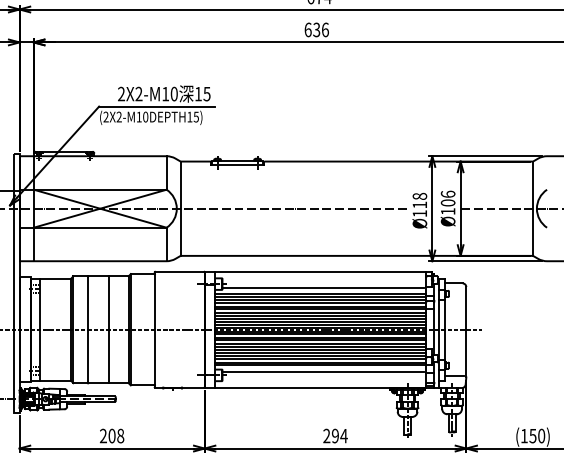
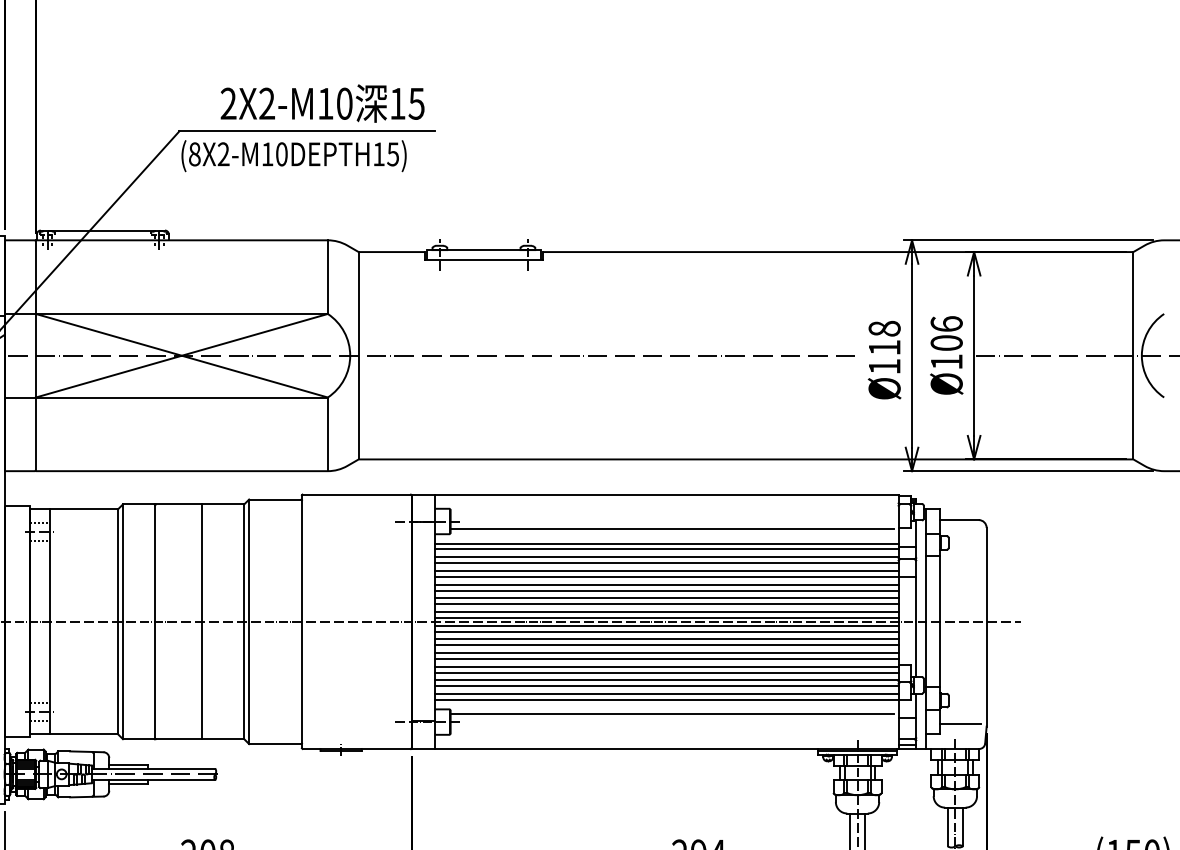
text: (105, 116) -> (193, 153), (2X2-M10DEPTH15) -> (8X2-M10DEPTH15)

